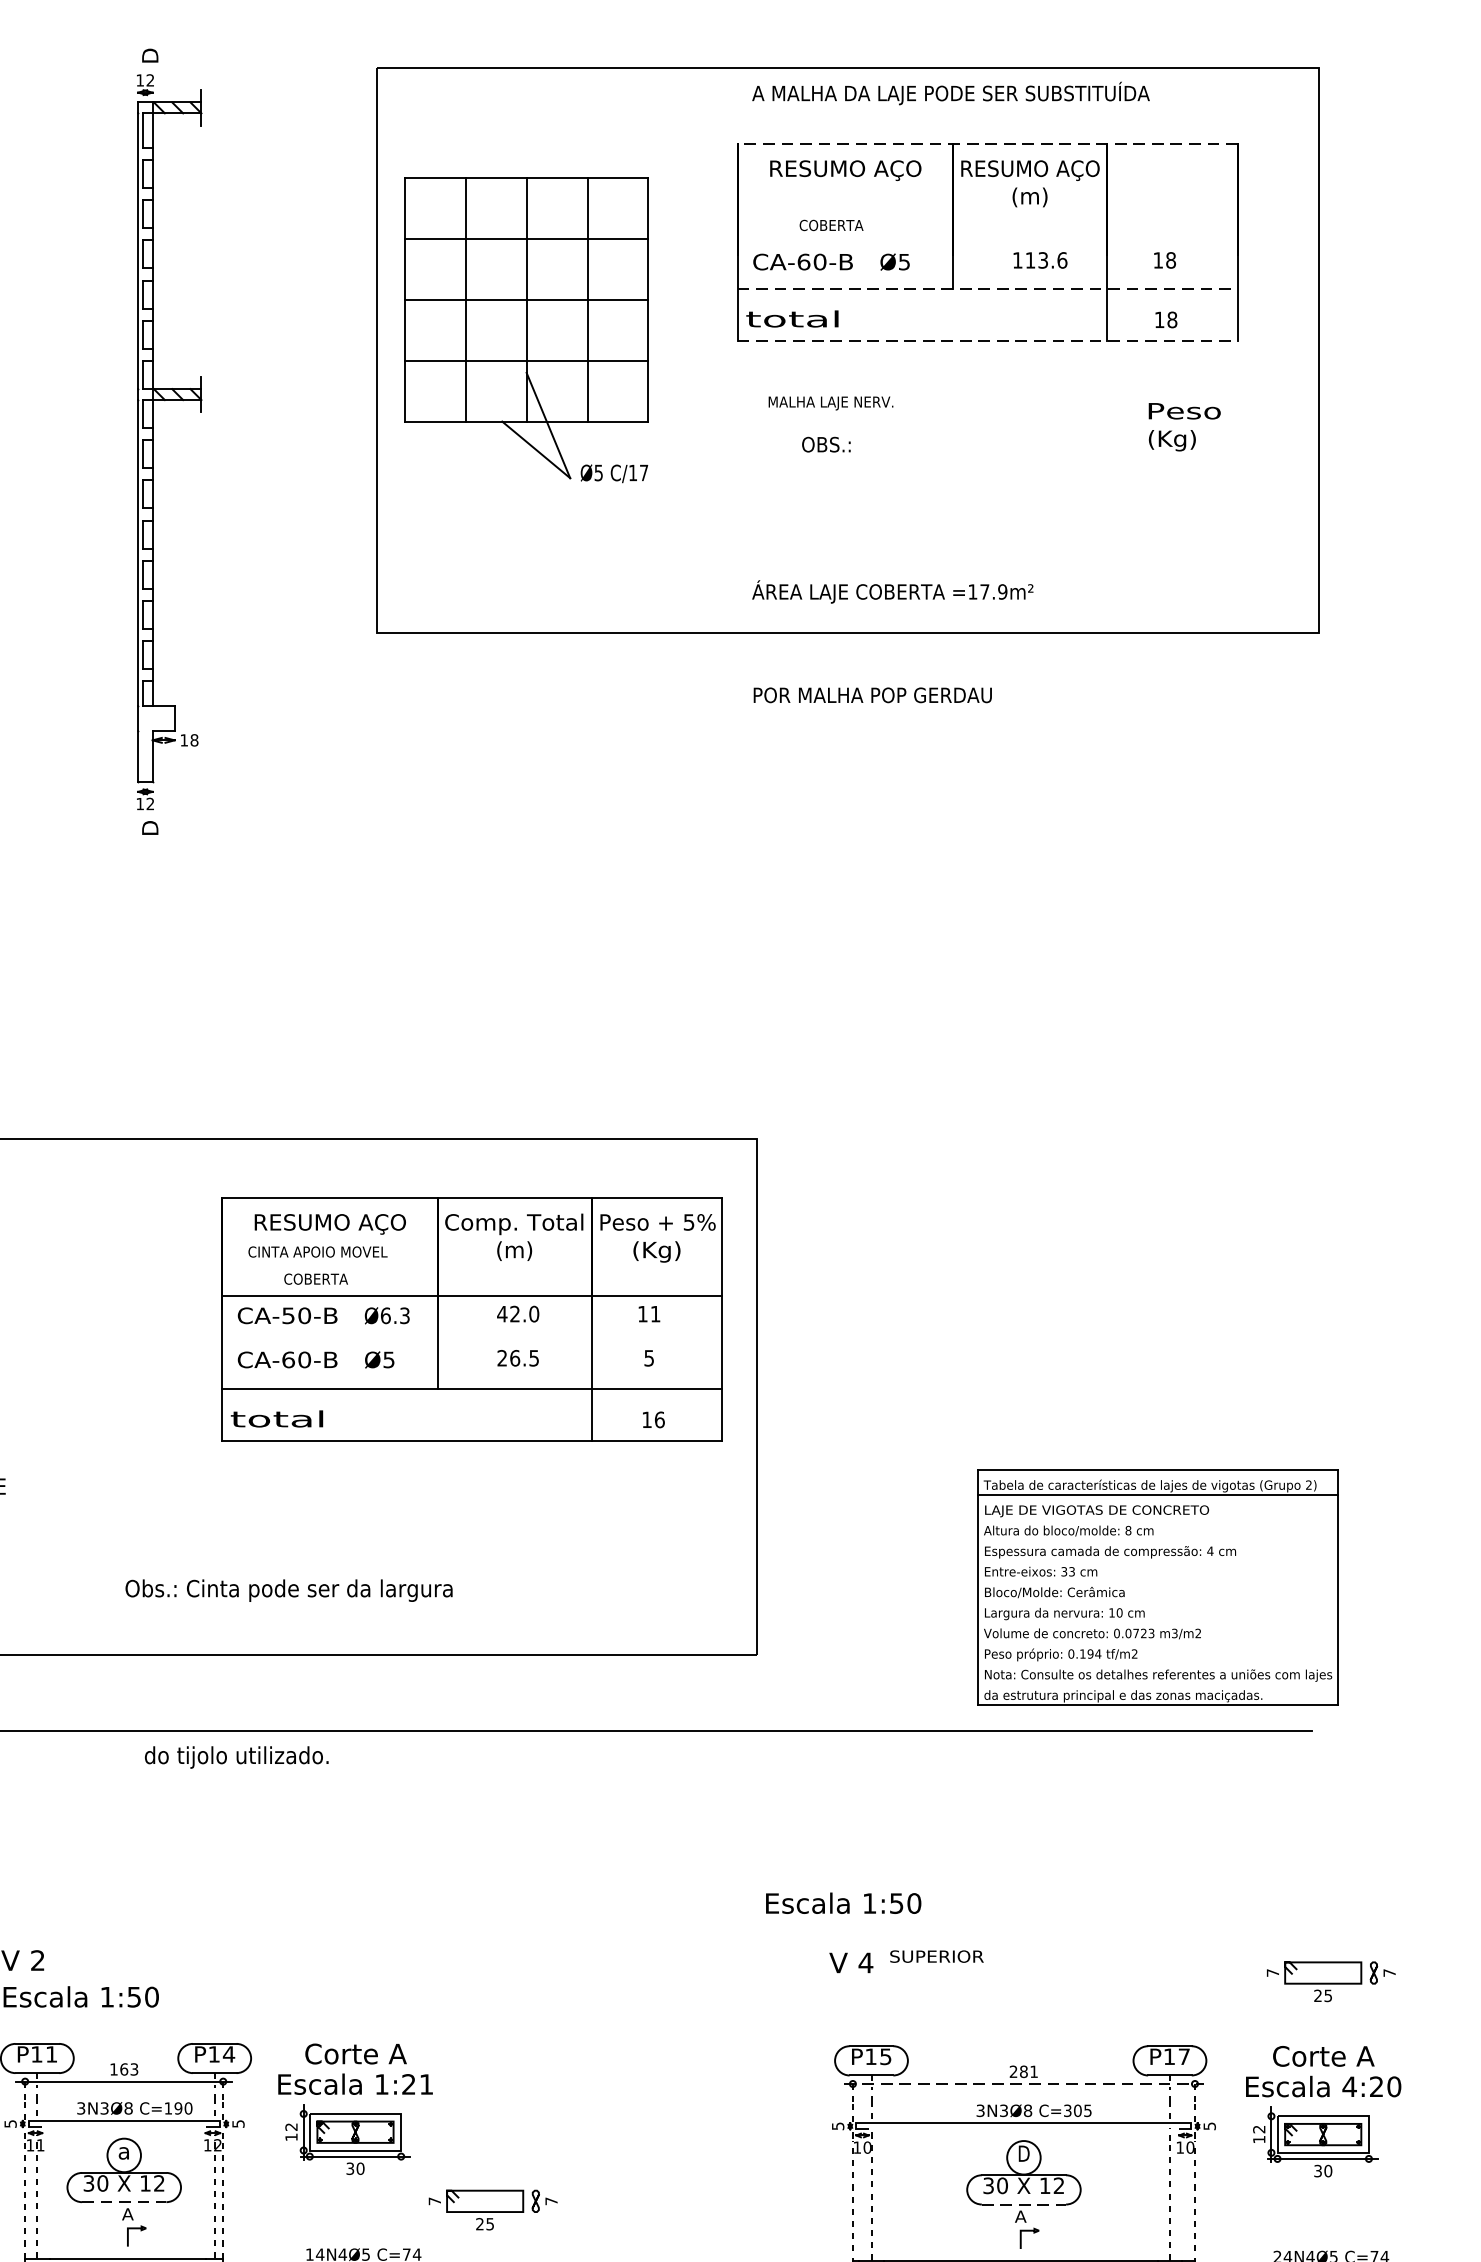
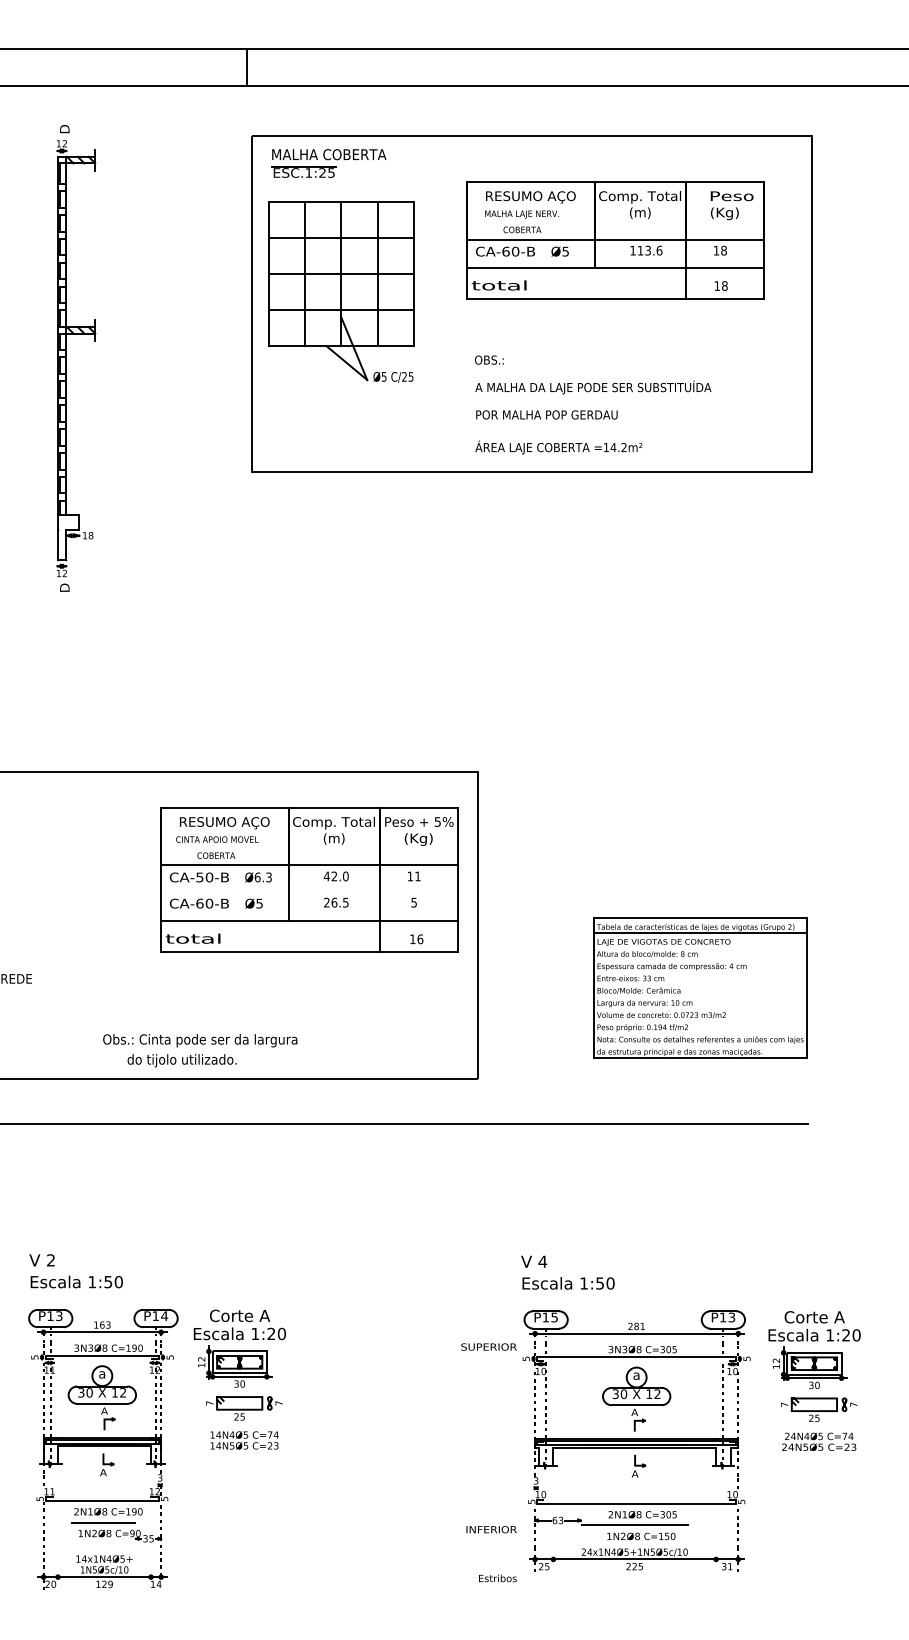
text: (951, 93) -> (593, 387), moved
part: (505, 113) -> (328, 163), added
line: (988, 143) -> (615, 181), dashed -> solid
text: (1030, 170) -> (640, 197), RESUMO AÇO -> Comp. Total
line: (986, 241) -> (614, 239), added
line: (988, 288) -> (615, 267), dashed -> solid
line: (988, 340) -> (615, 298), dashed -> solid
text: (831, 403) -> (522, 214), moved
text: (1183, 426) -> (731, 205), moved
part: (153, 441) -> (66, 358), moved
text: (826, 443) -> (489, 359), moved
text: (638, 472) -> (407, 376), C/17 -> C/25
text: (993, 591) -> (618, 447), =17.9m² -> =14.2m²
text: (872, 694) -> (546, 414), moved
part: (1158, 1586) -> (700, 987), moved
text: (235, 1757) -> (181, 1060), moved
text: (843, 1903) -> (568, 1283), moved
text: (936, 1955) -> (488, 1346), moved
part: (1331, 1980) -> (819, 1409), moved
text: (52, 2055) -> (59, 1316), P11 -> P13
text: (1183, 2056) -> (731, 1317), P17 -> P13
text: (425, 2083) -> (281, 1333), 1:21 -> 1:20
line: (1025, 2083) -> (637, 1333), dashed -> solid
text: (1348, 2087) -> (829, 1335), 4:20 -> 1:20
text: (1023, 2152) -> (636, 1374), D -> a
line: (124, 2201) -> (102, 1403), dashed -> solid
line: (1025, 2204) -> (637, 1405), dashed -> solid
part: (493, 2209) -> (244, 1408), moved

